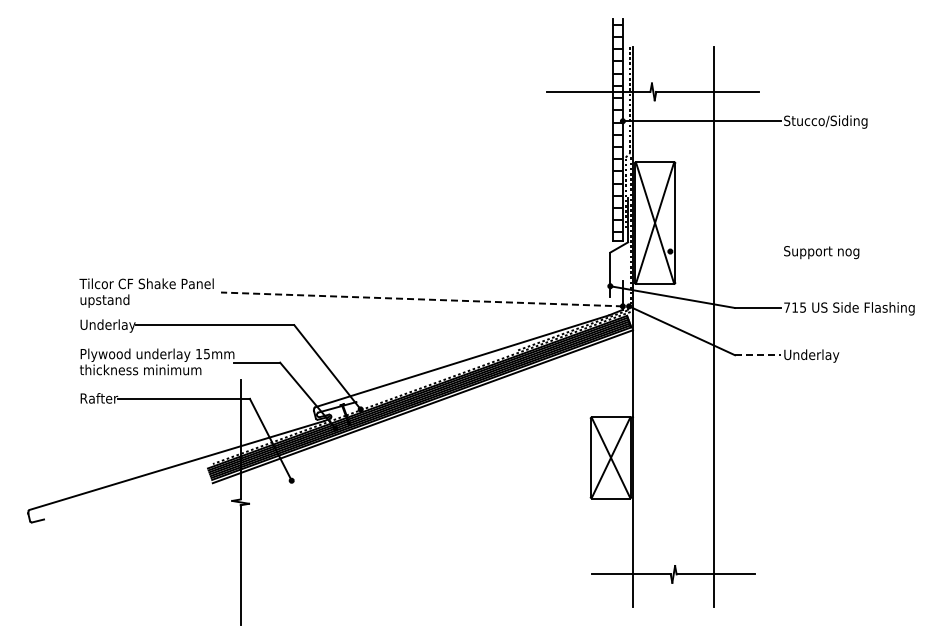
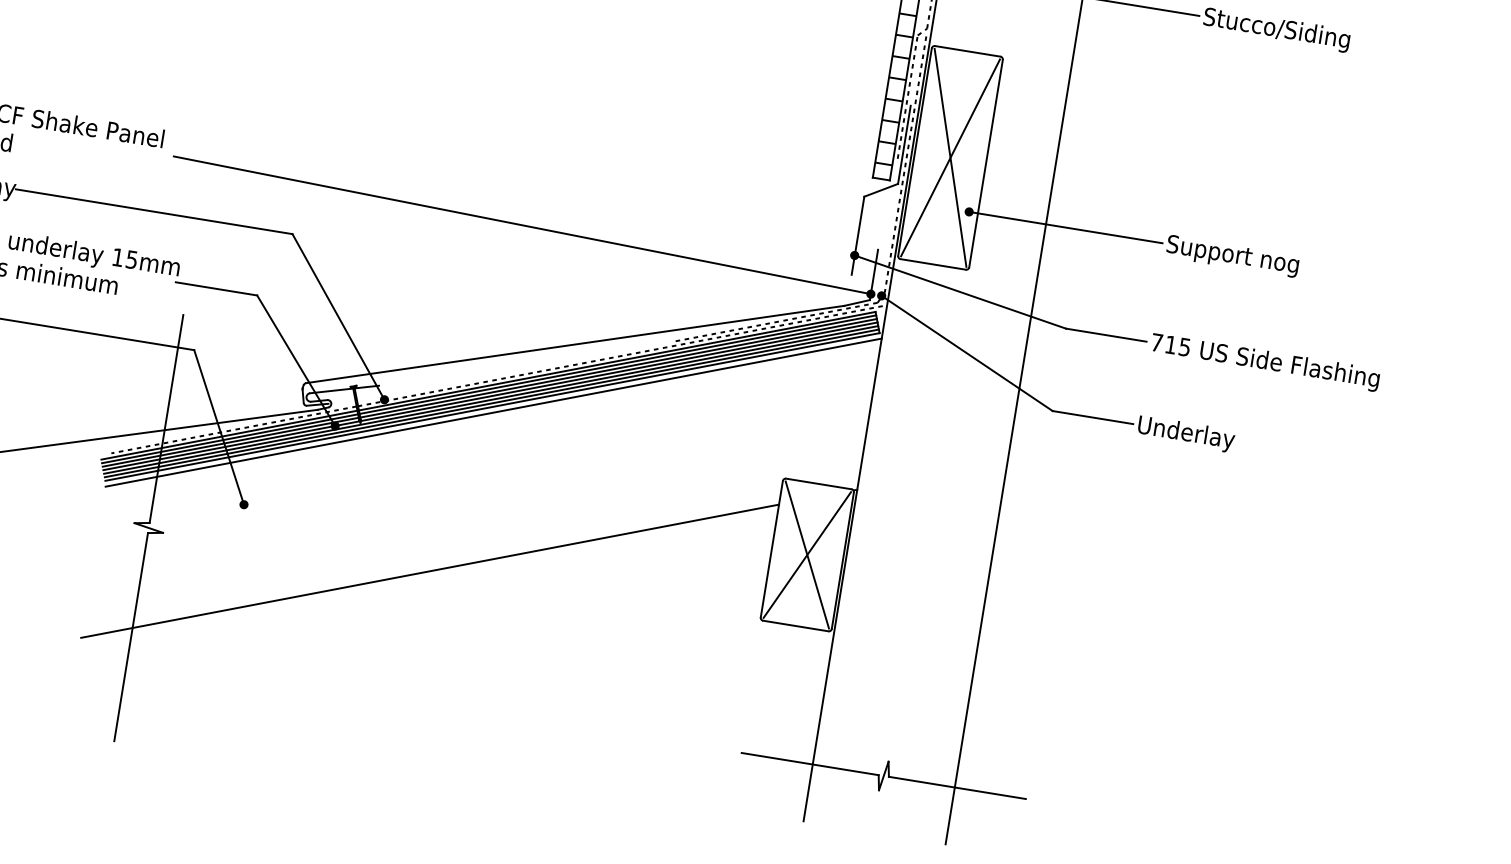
line: (725, 251) -> (1065, 227), added
line: (421, 299) -> (521, 225), dashed -> solid
line: (758, 355) -> (1093, 418), dashed -> solid
line: (401, 500) -> (429, 570), added

